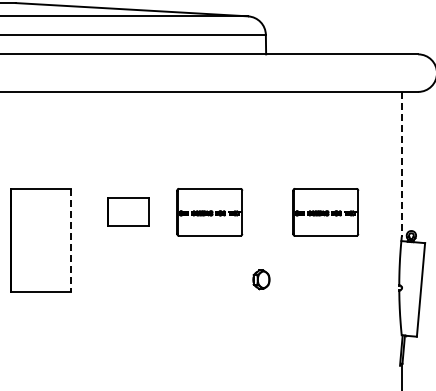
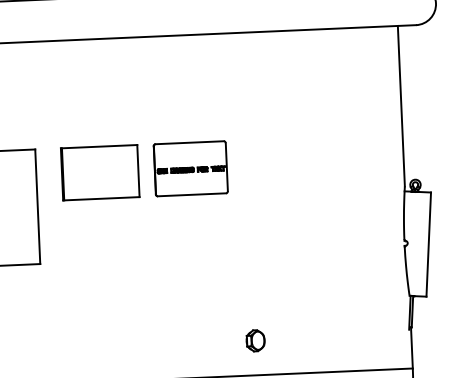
line: (401, 164) -> (401, 106), dashed -> solid
part: (128, 212) -> (100, 172), size x1.67
part: (325, 212) -> (319, 163), removed
line: (70, 240) -> (37, 206), dashed -> solid
part: (261, 279) -> (255, 340), moved

